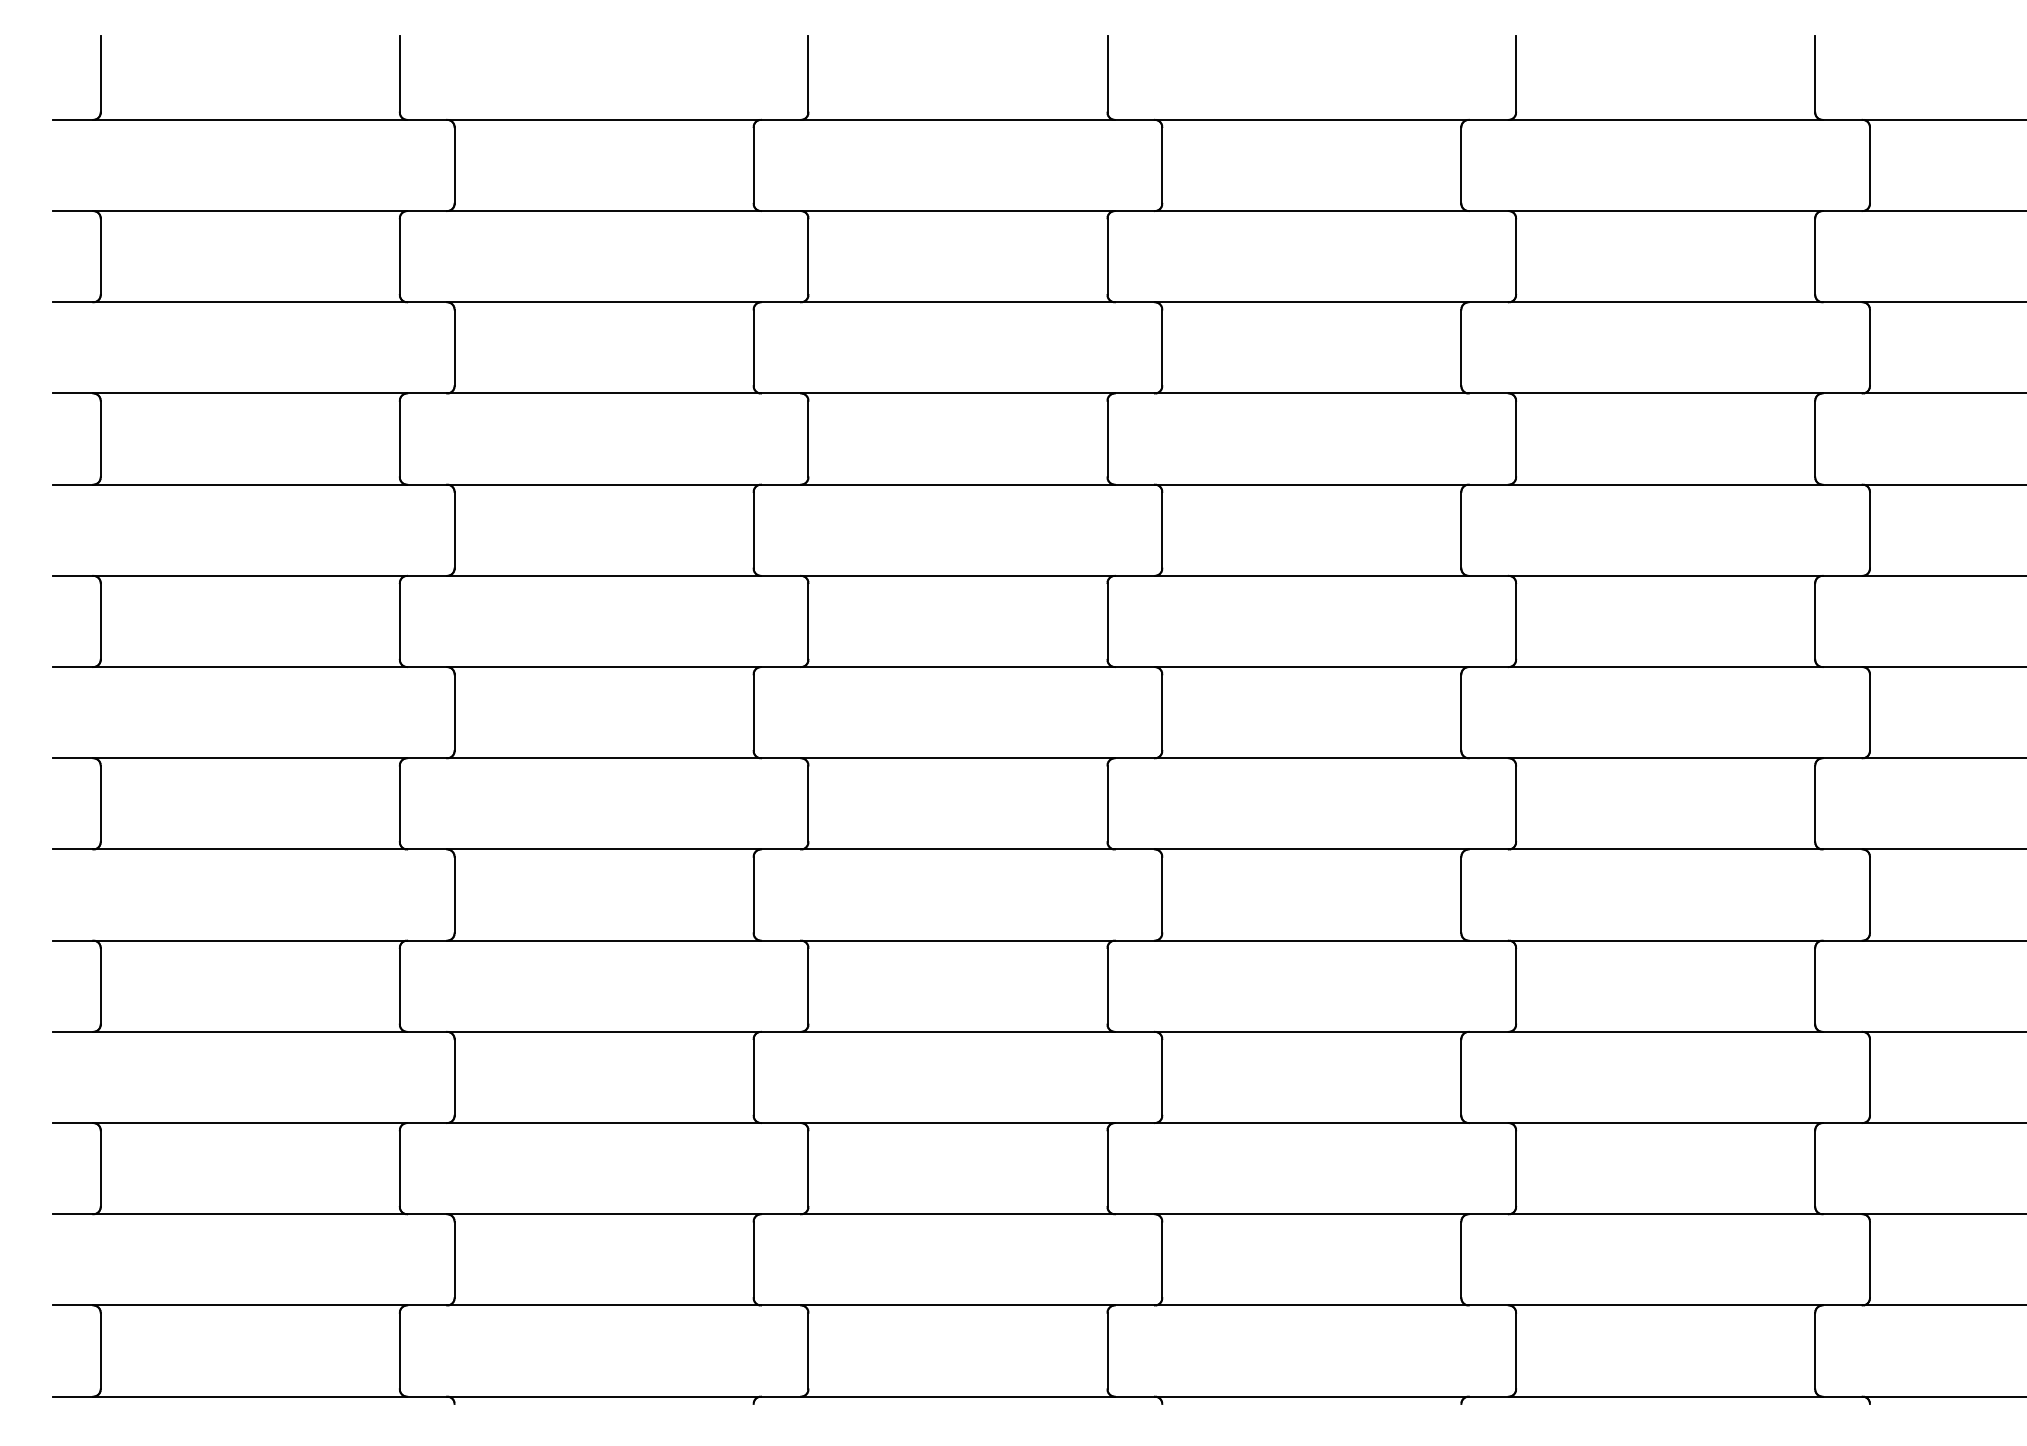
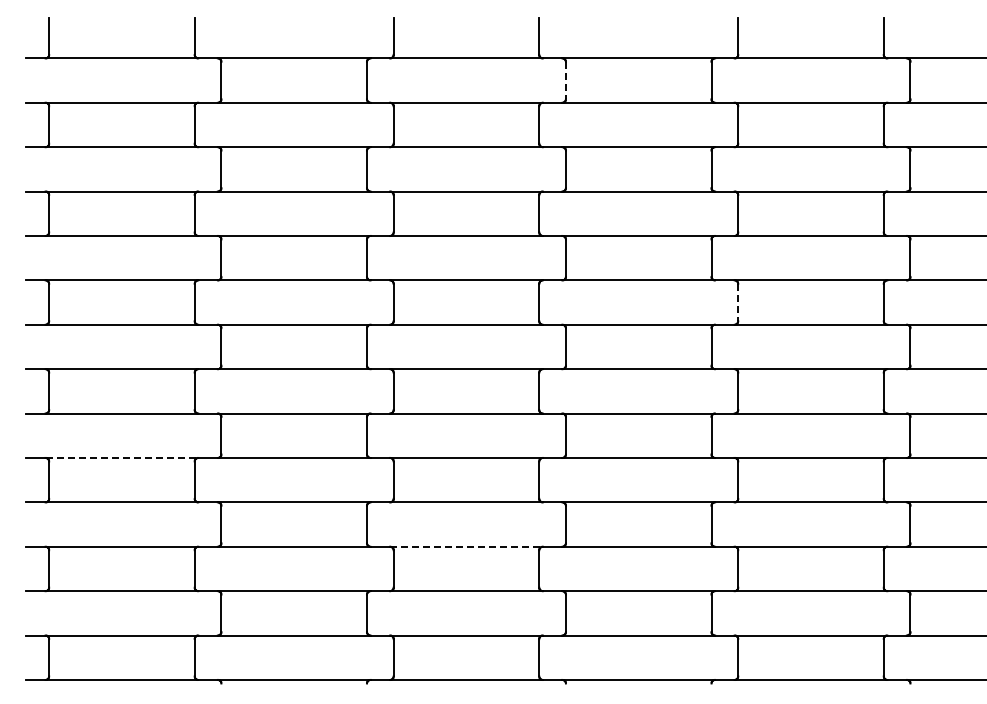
line: (1161, 165) -> (565, 80), solid -> dashed
line: (1516, 621) -> (738, 302), solid -> dashed
line: (251, 939) -> (122, 457), solid -> dashed
line: (958, 1122) -> (466, 546), solid -> dashed

